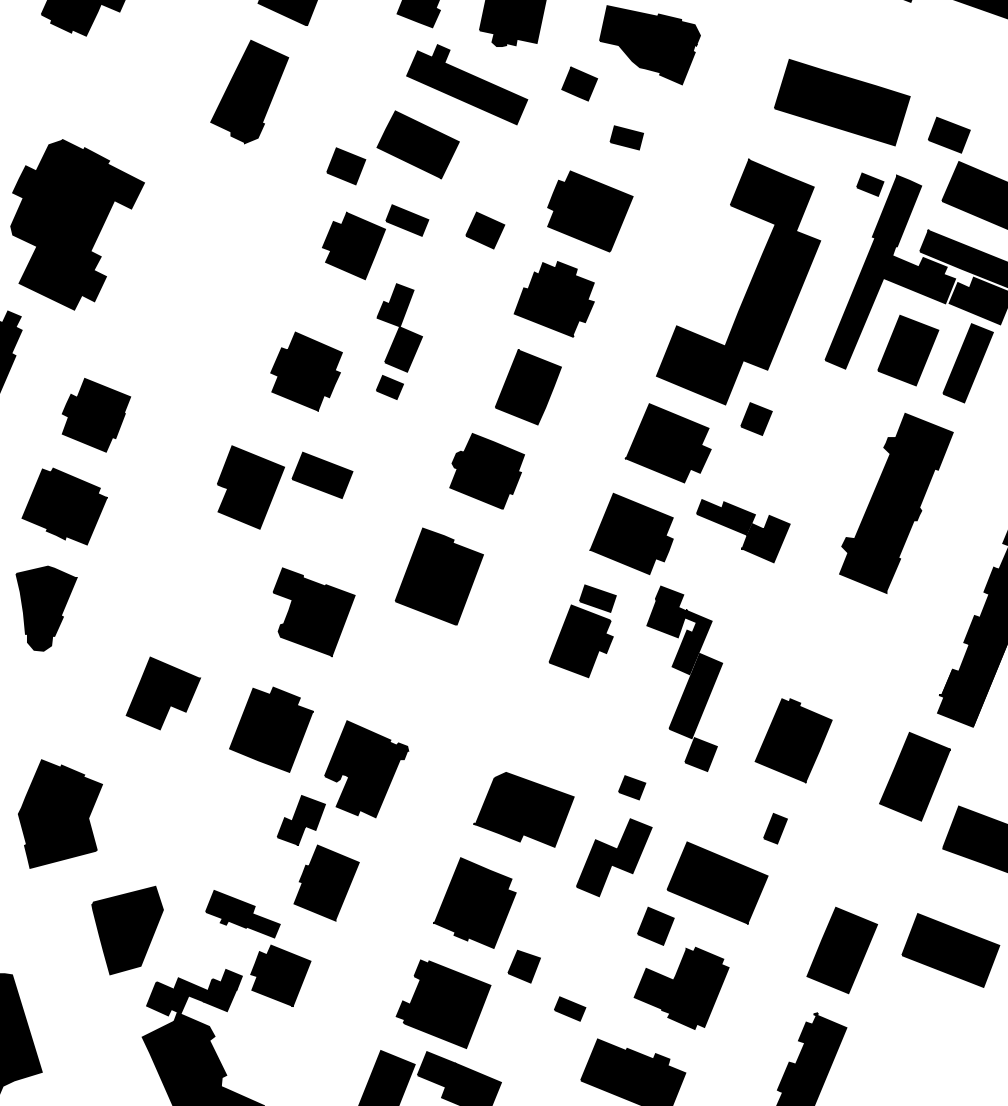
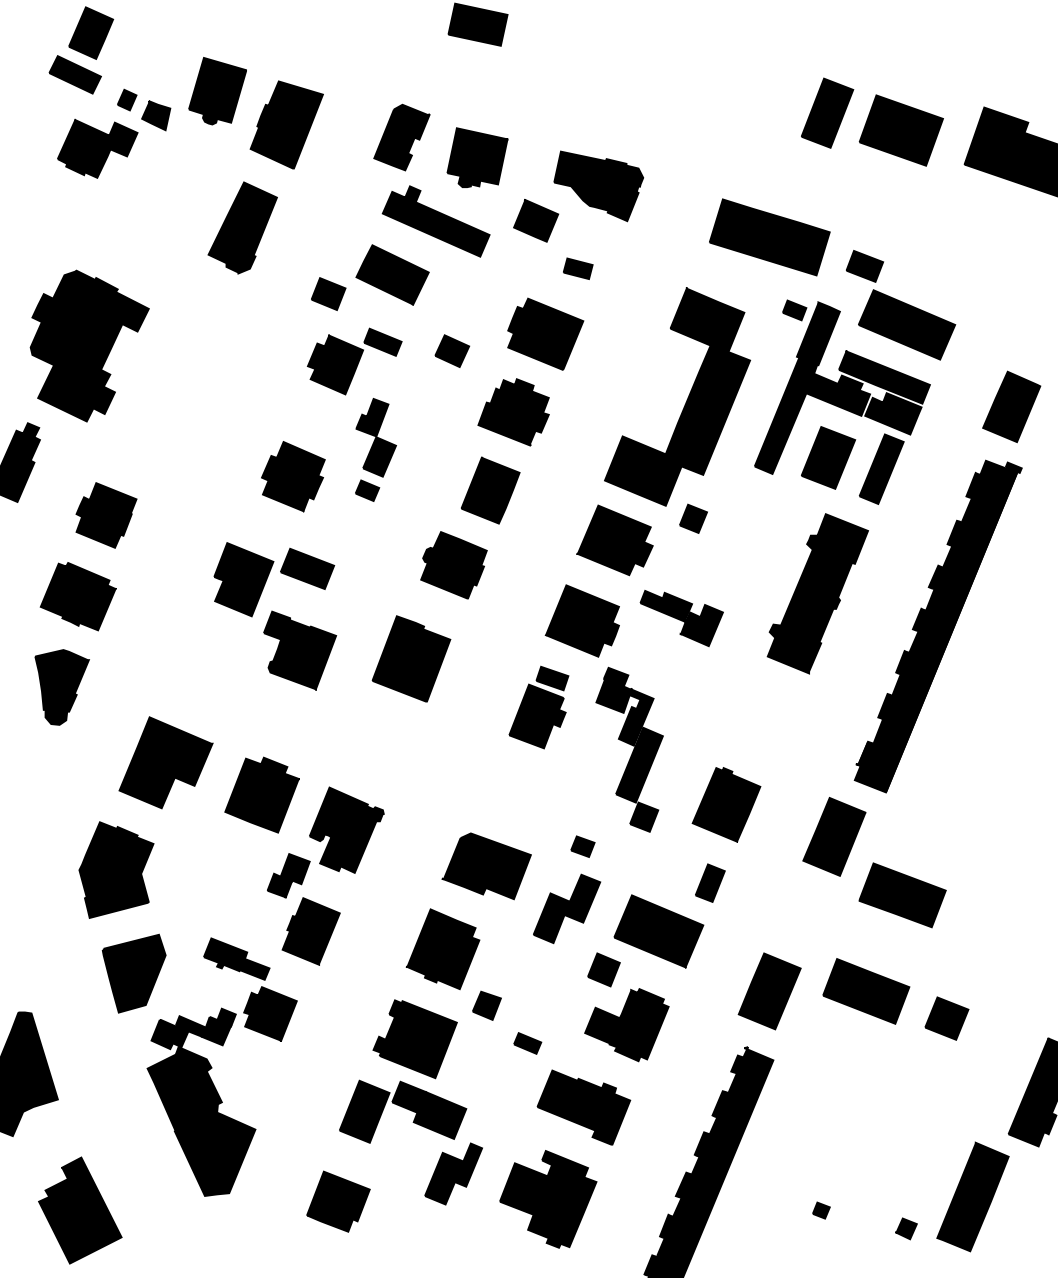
part: (579, 83) -> (536, 220), size x1.43
part: (314, 612) -> (300, 650), moved
part: (162, 693) -> (165, 762), size x1.43
part: (60, 813) -> (116, 869), moved
part: (775, 828) -> (710, 882), size x1.43

